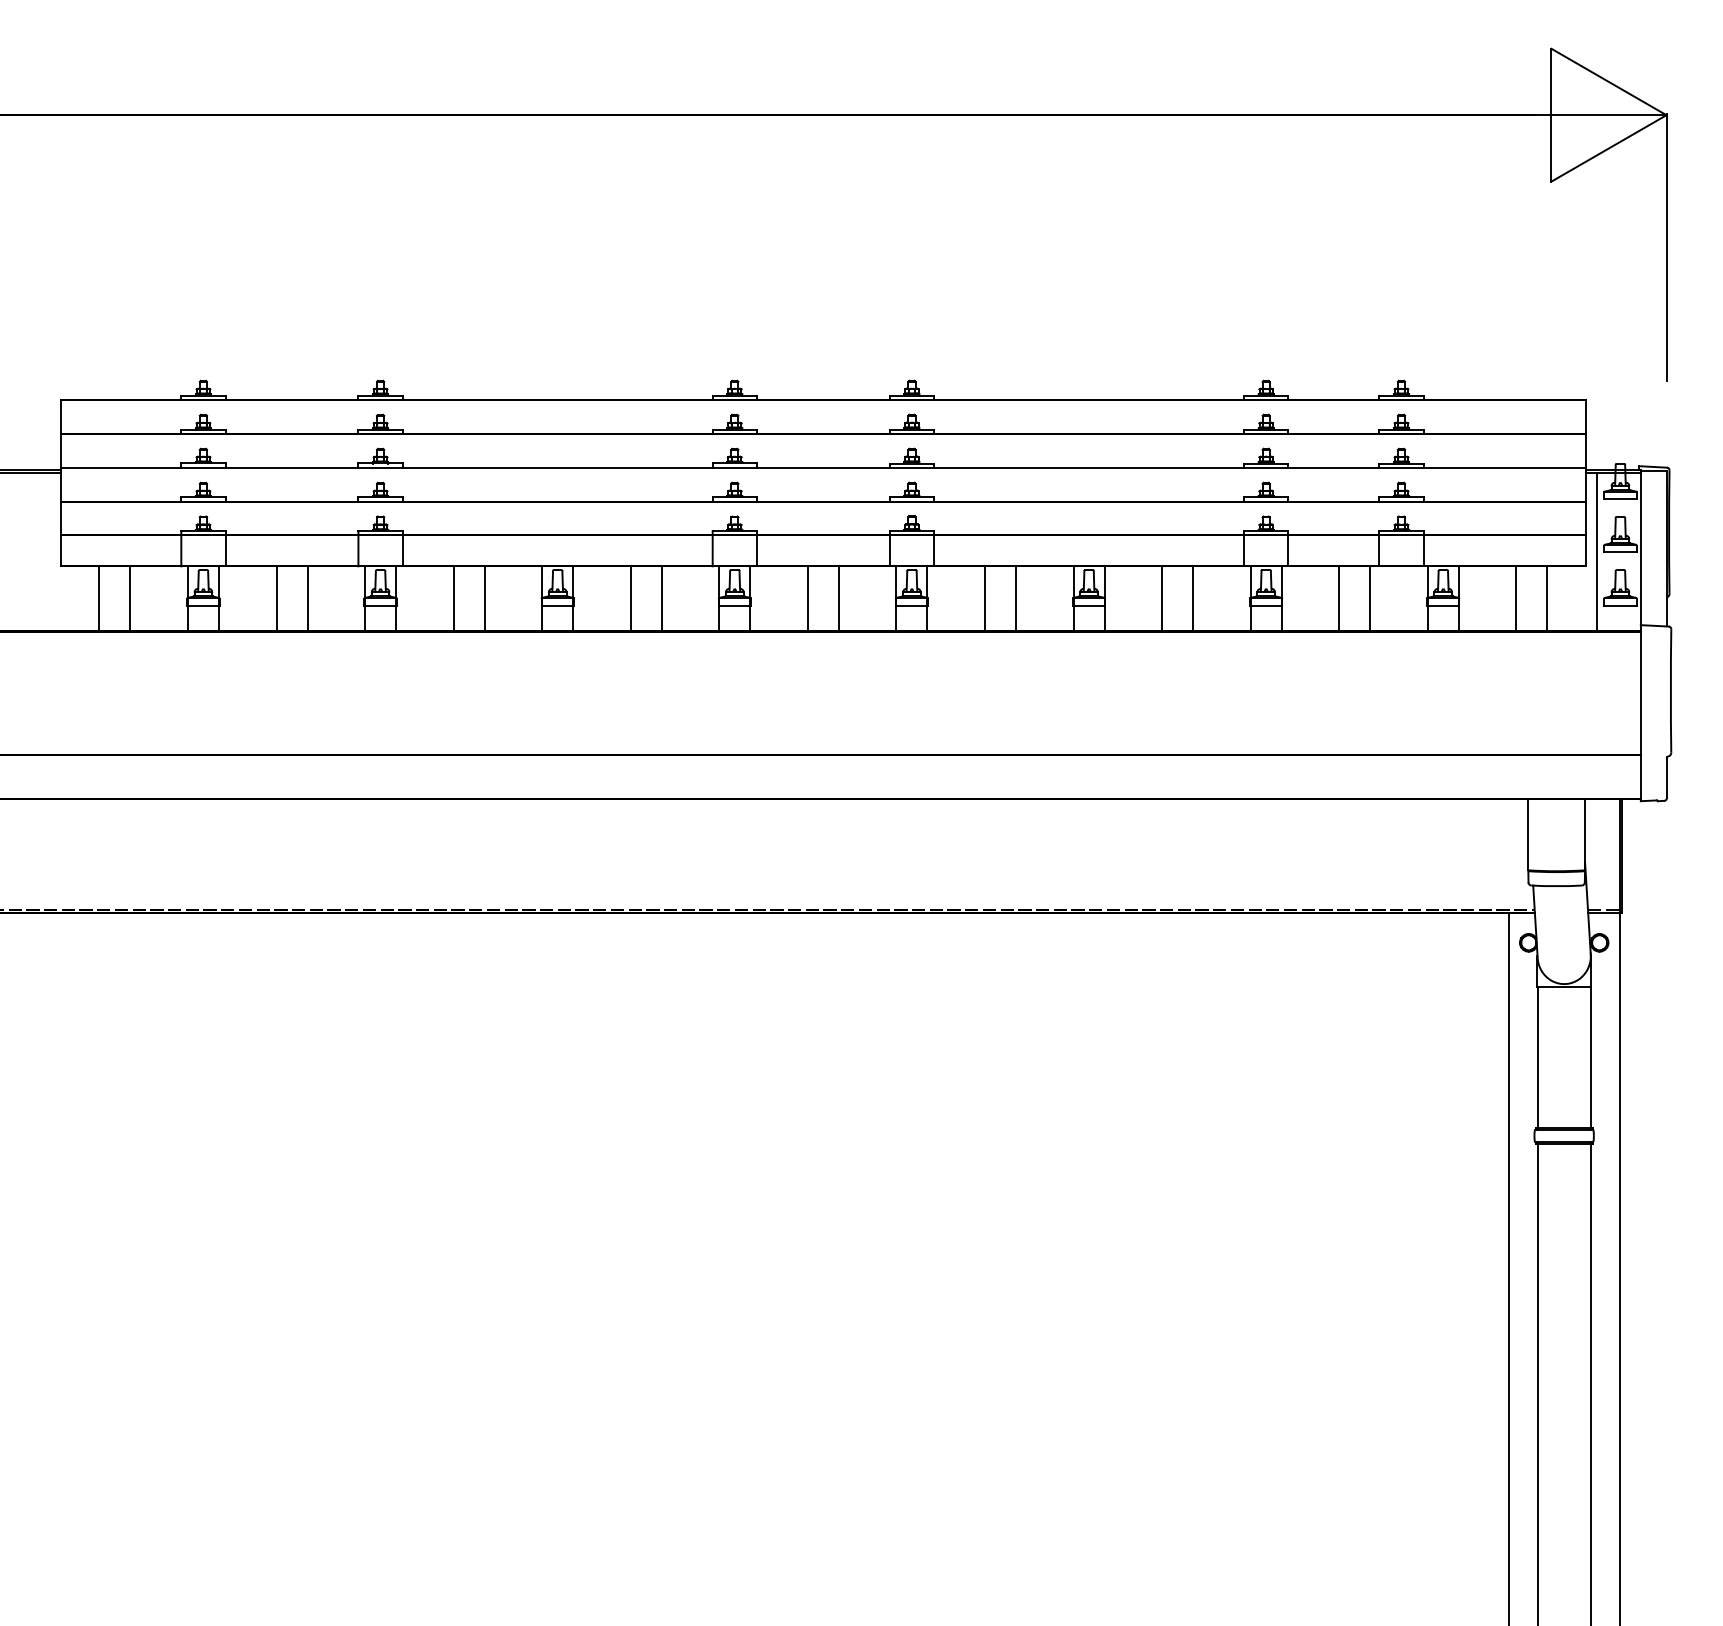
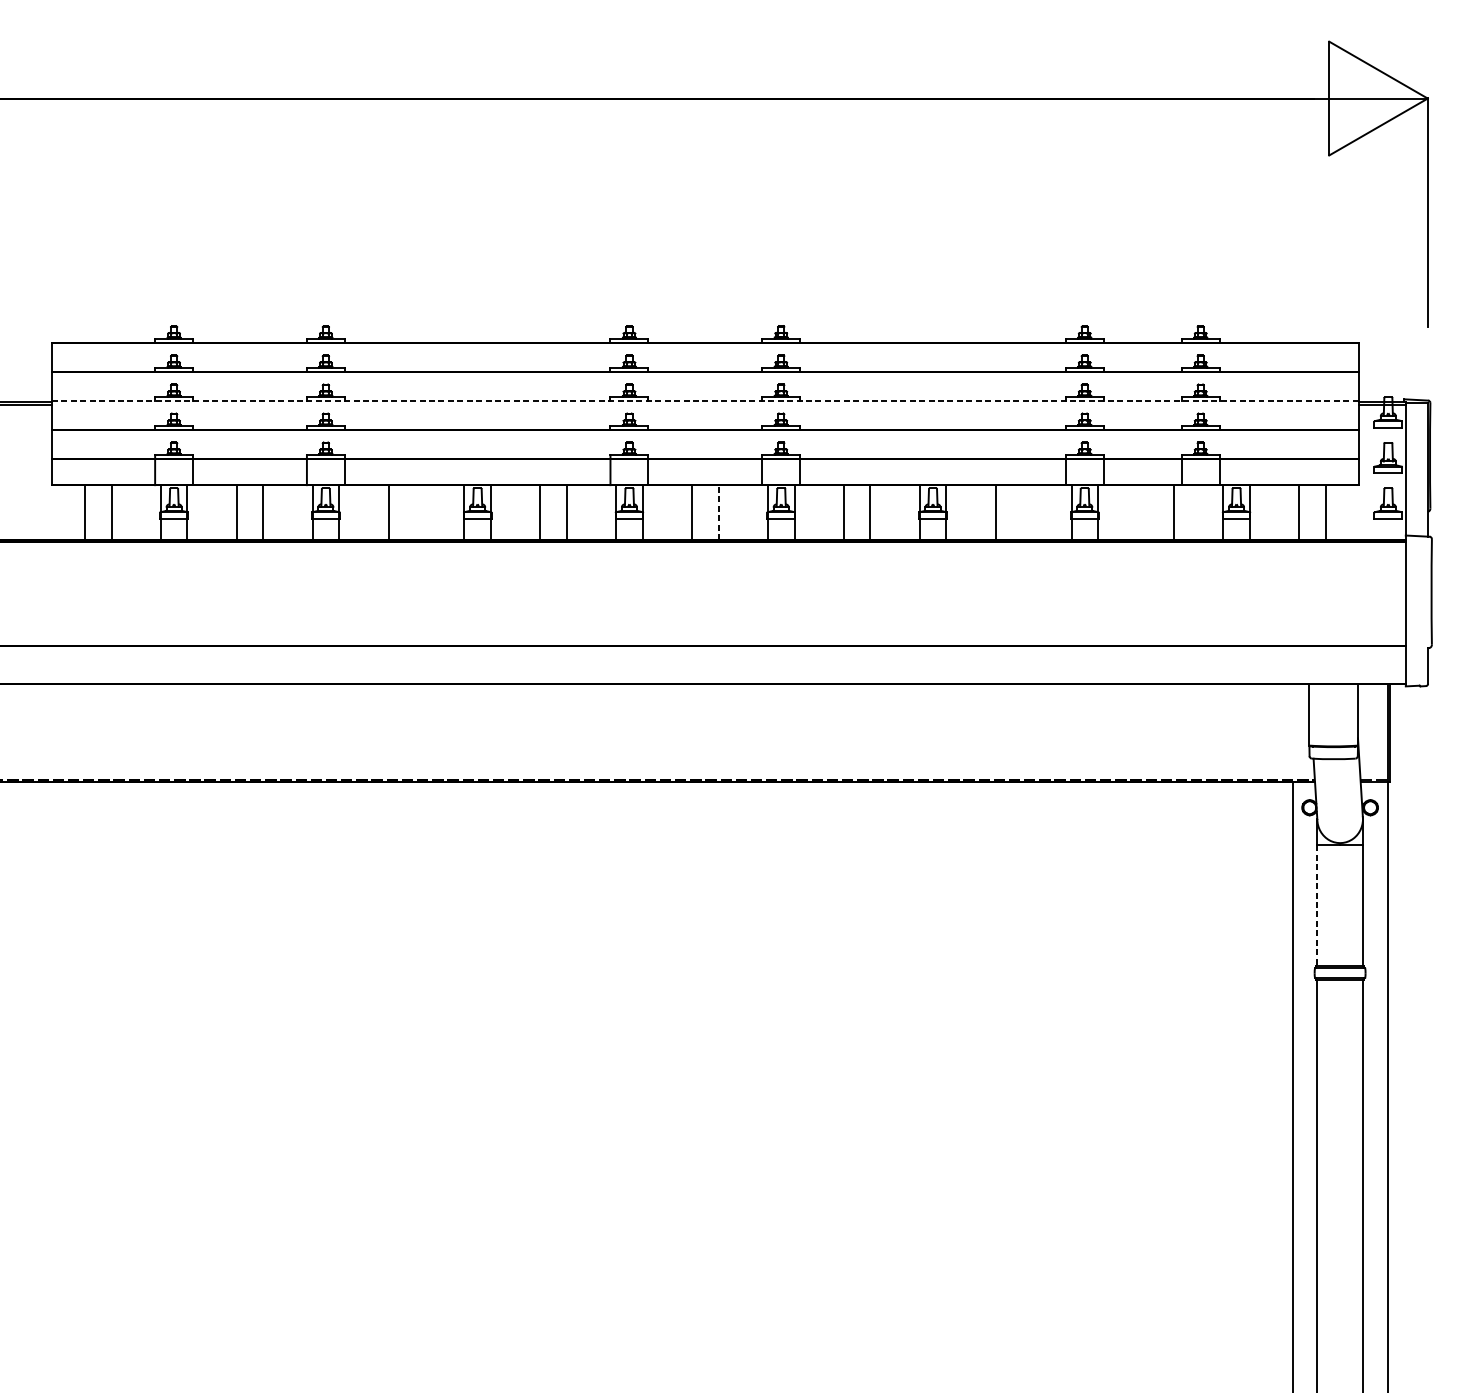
line: (823, 467) -> (705, 400), solid -> dashed
line: (1596, 551) -> (1367, 472), removed
line: (838, 597) -> (718, 511), solid -> dashed
line: (484, 598) -> (414, 512), removed
line: (1193, 598) -> (1022, 512), removed
line: (1339, 598) -> (1147, 512), removed
line: (1537, 1057) -> (1317, 906), solid -> dashed

